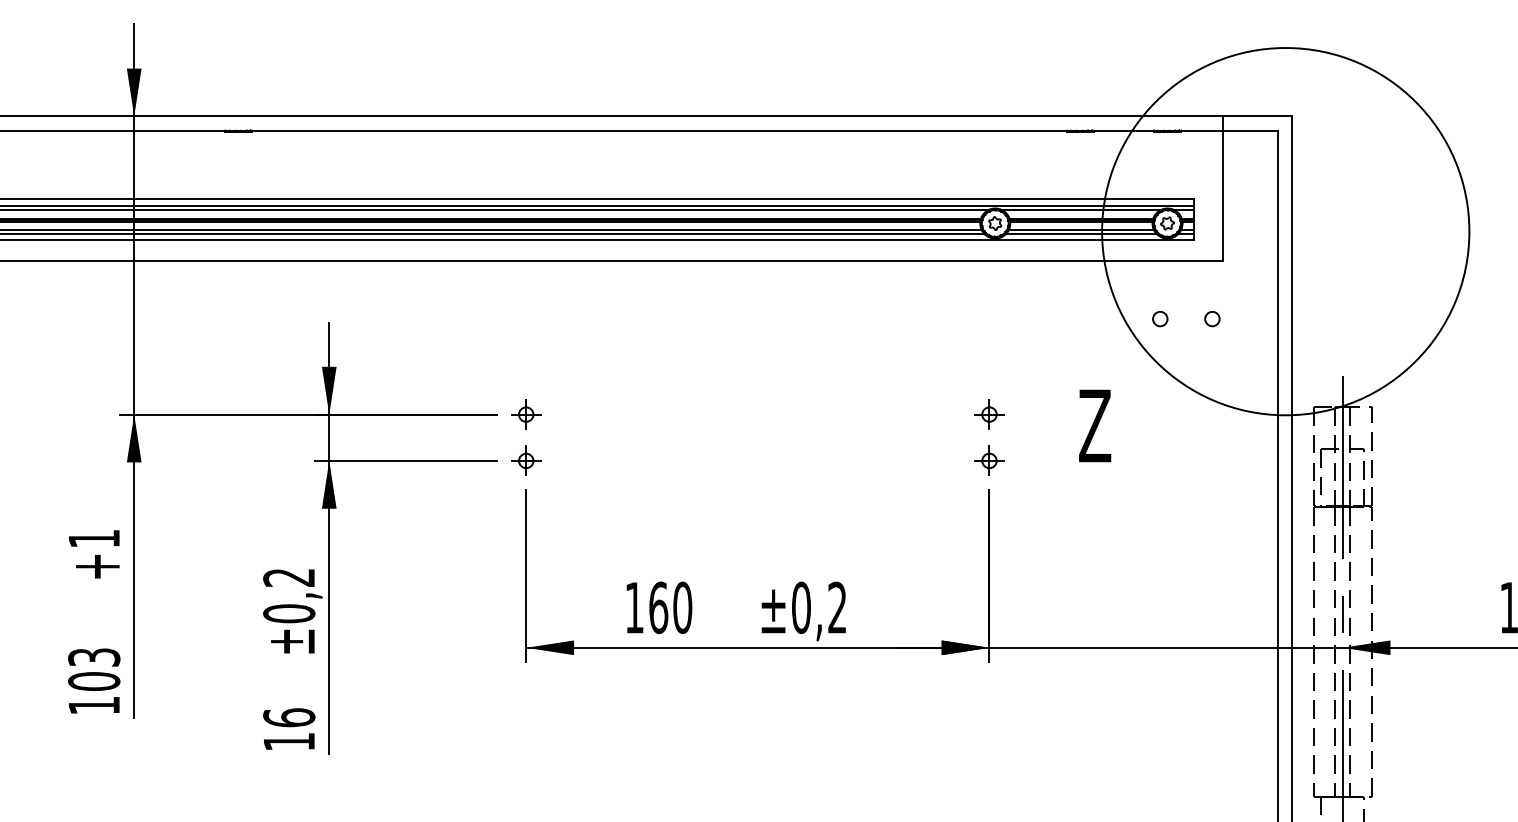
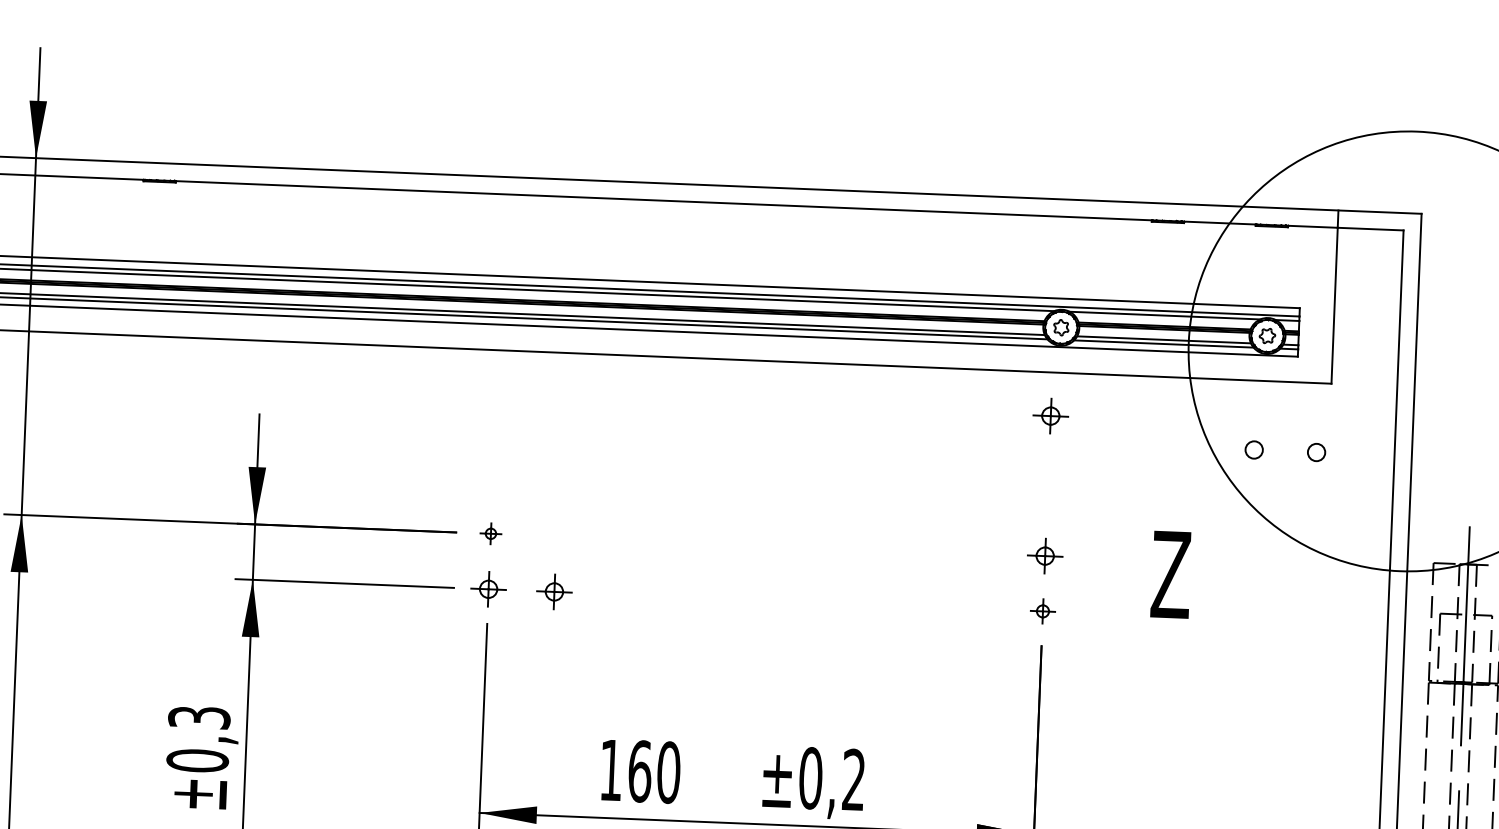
part: (989, 297) -> (1050, 415), added
part: (526, 414) -> (491, 533), size x0.6
part: (581, 460) -> (554, 591), added
part: (989, 460) -> (1043, 611), size x0.7
text: (289, 577) -> (199, 717), ±0,2 -> ±0,3

